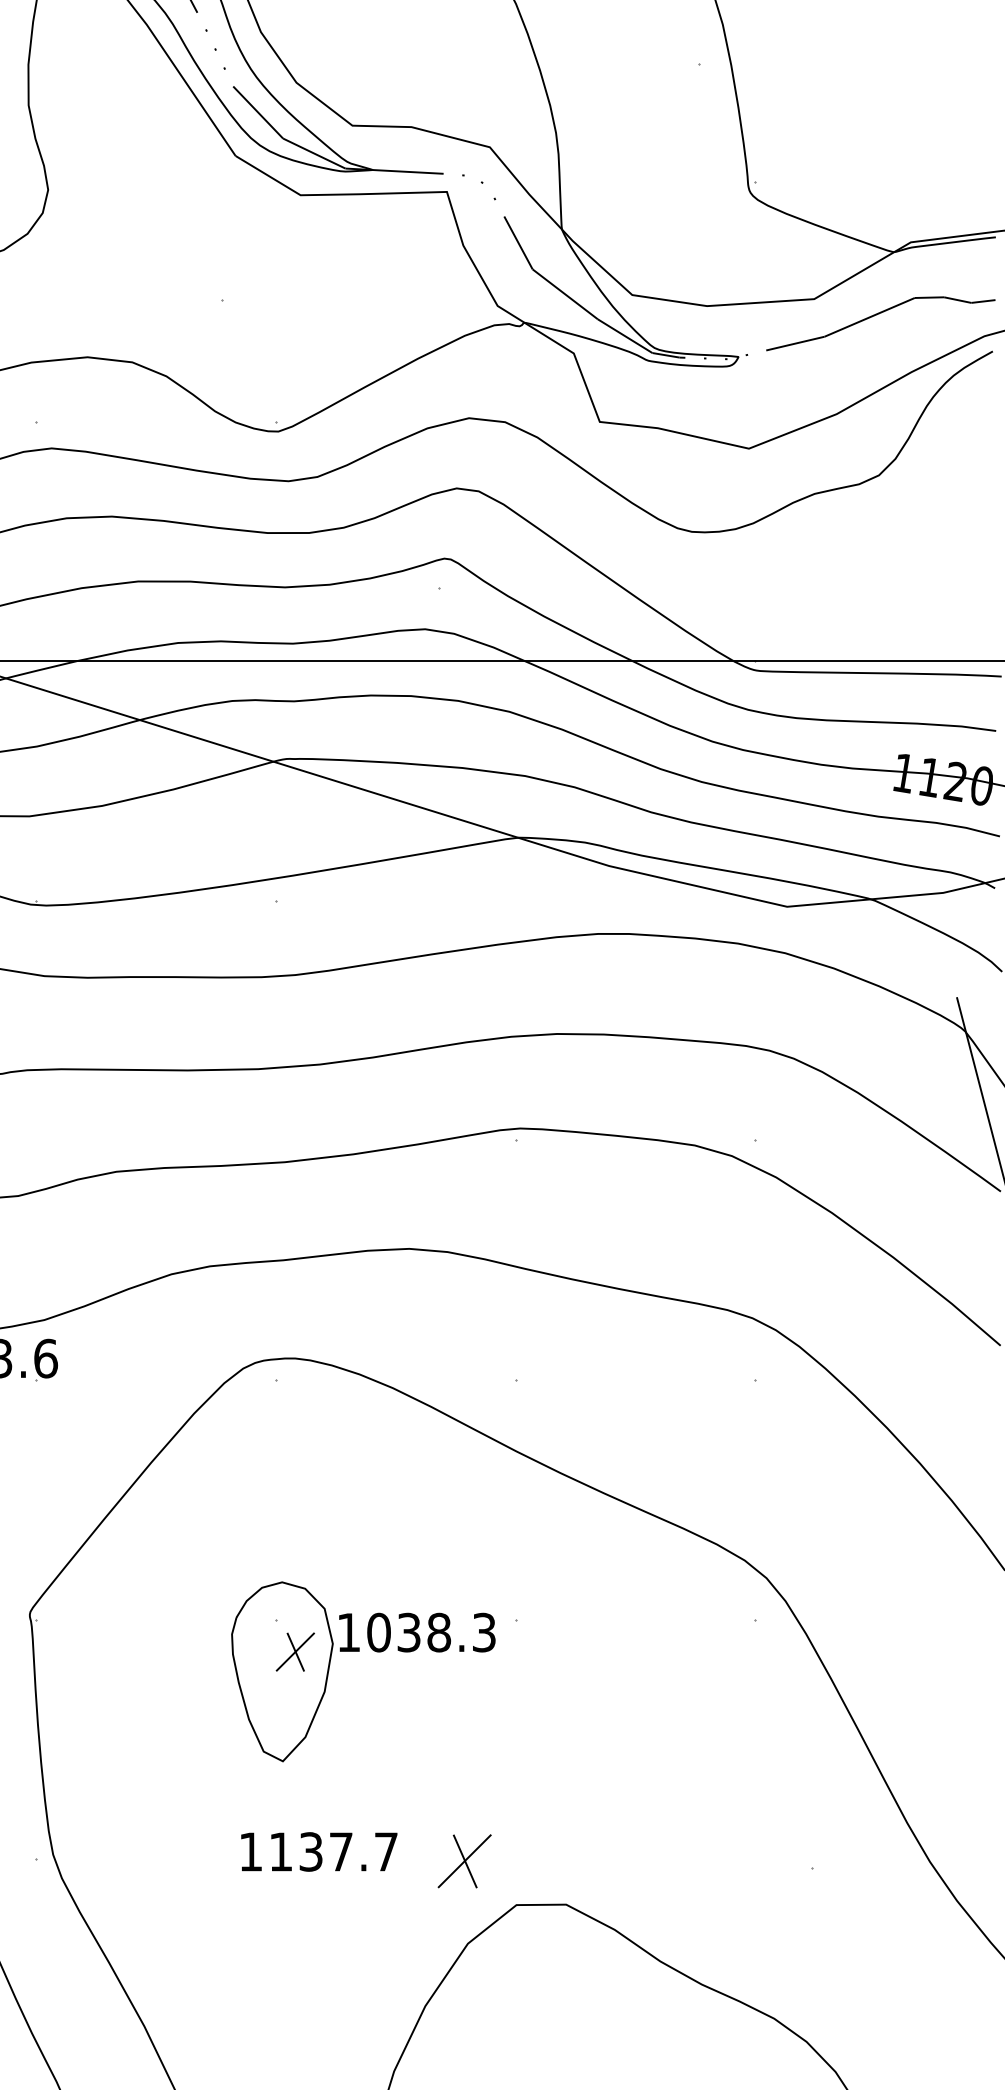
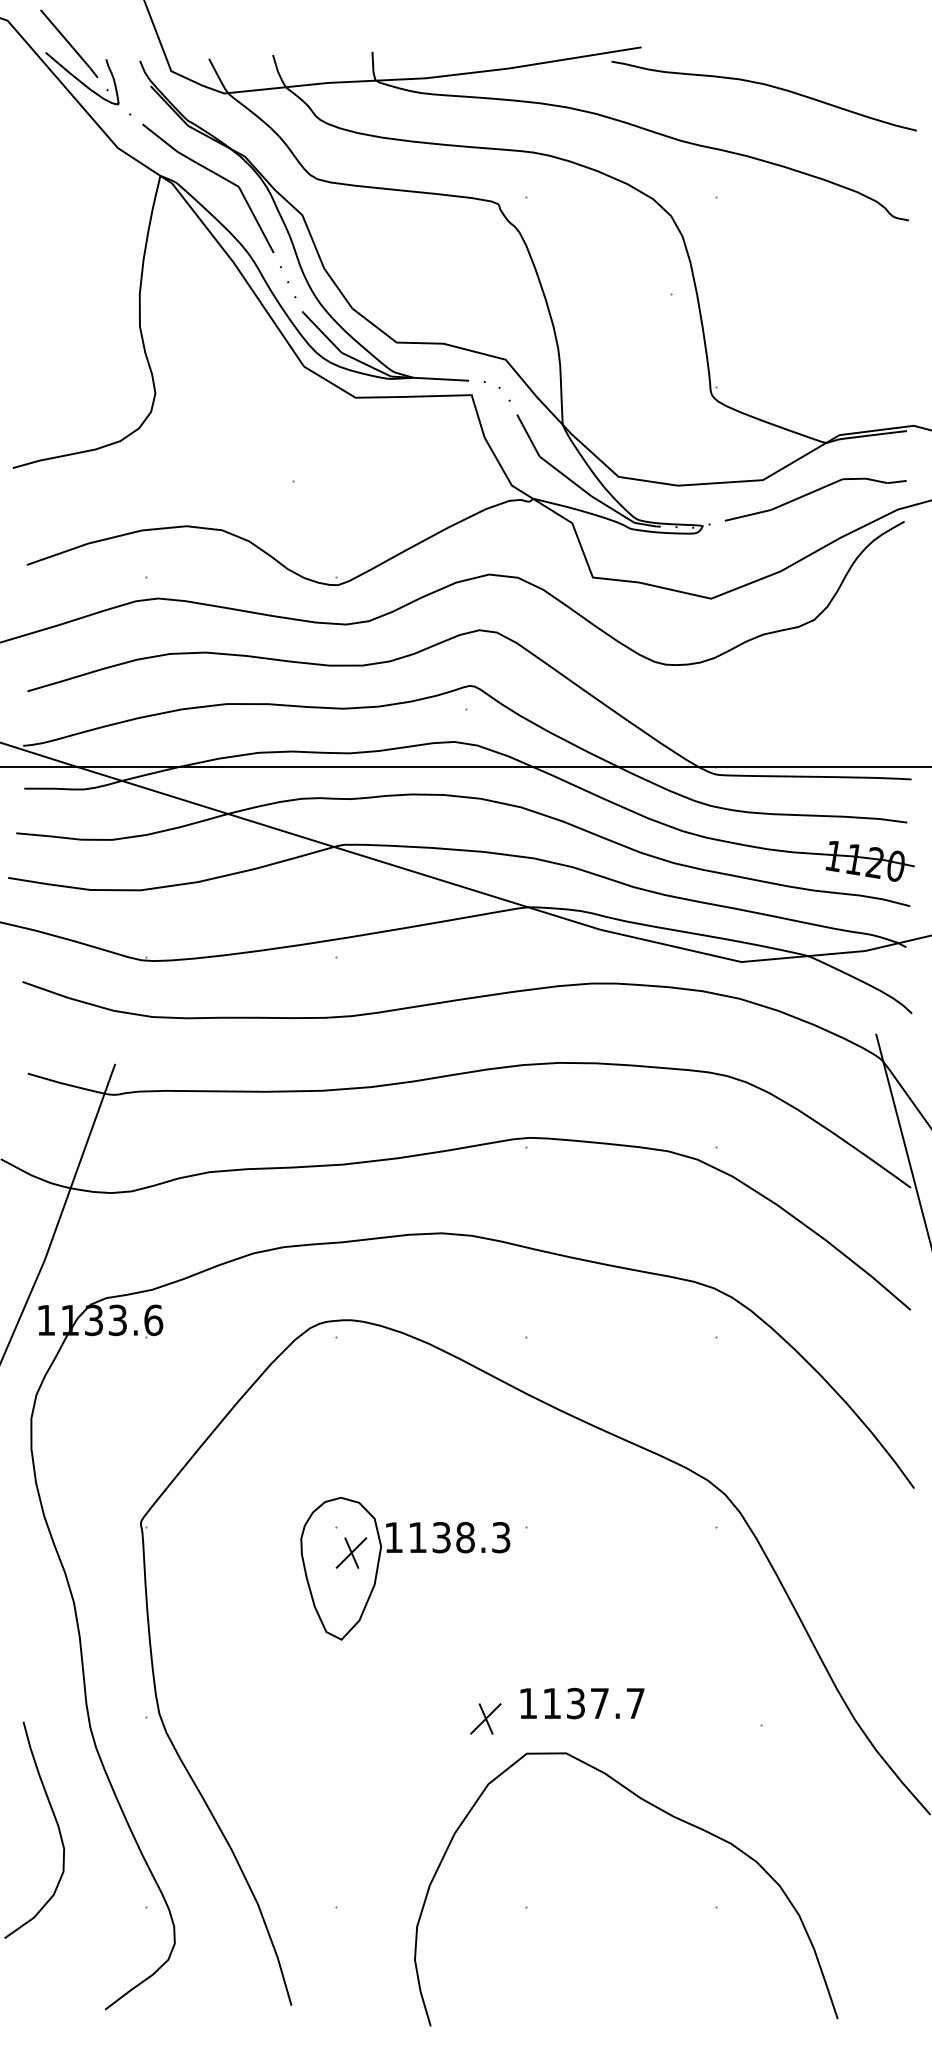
text: (378, 1632) -> (417, 1537), 1038.3 -> 1138.3
text: (319, 1851) -> (582, 1703), moved
part: (464, 1860) -> (485, 1718), size x0.71

